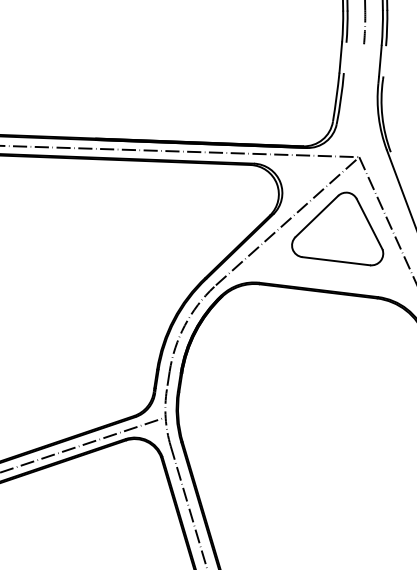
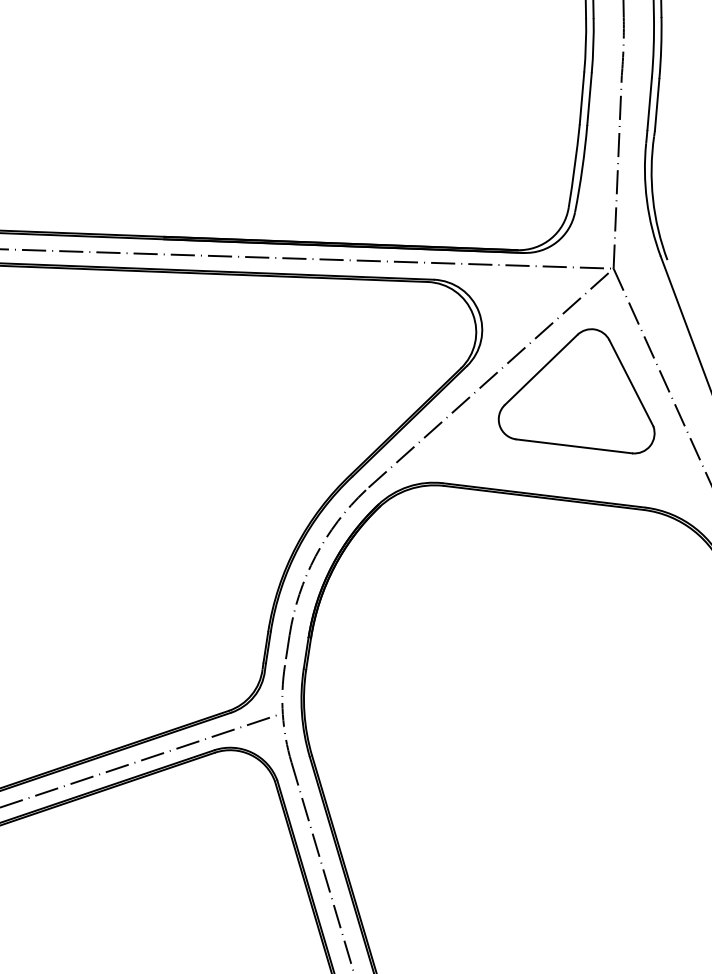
line: (344, 57) -> (588, 98), added
line: (384, 61) -> (656, 105), added
line: (361, 100) -> (617, 171), added

